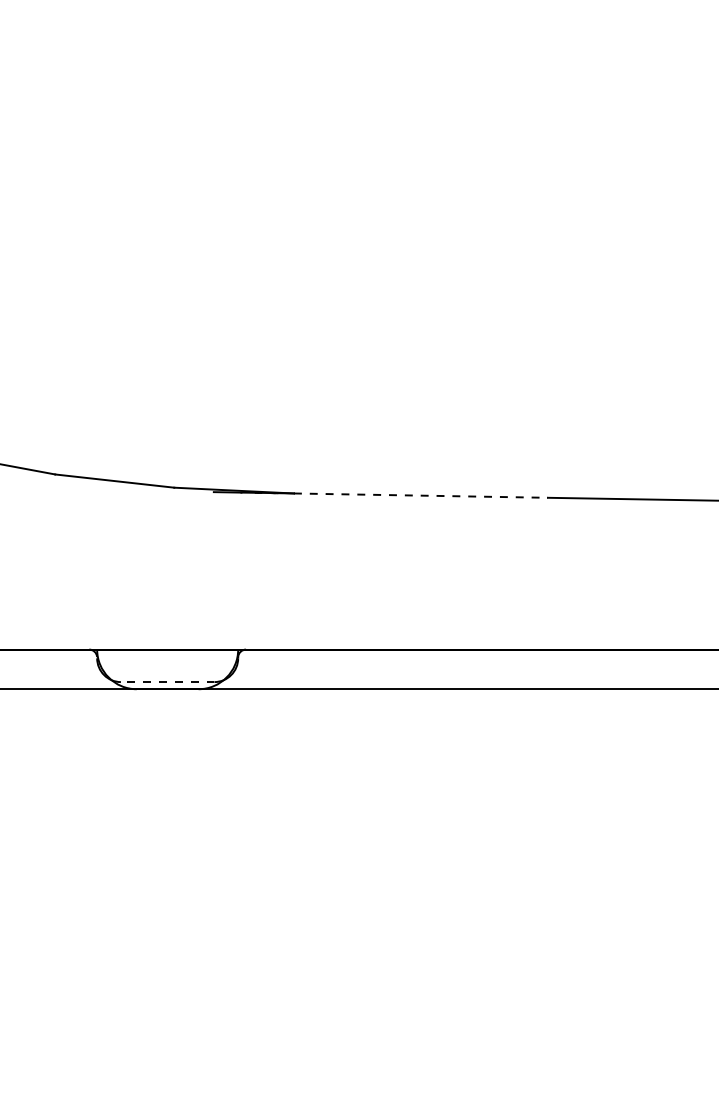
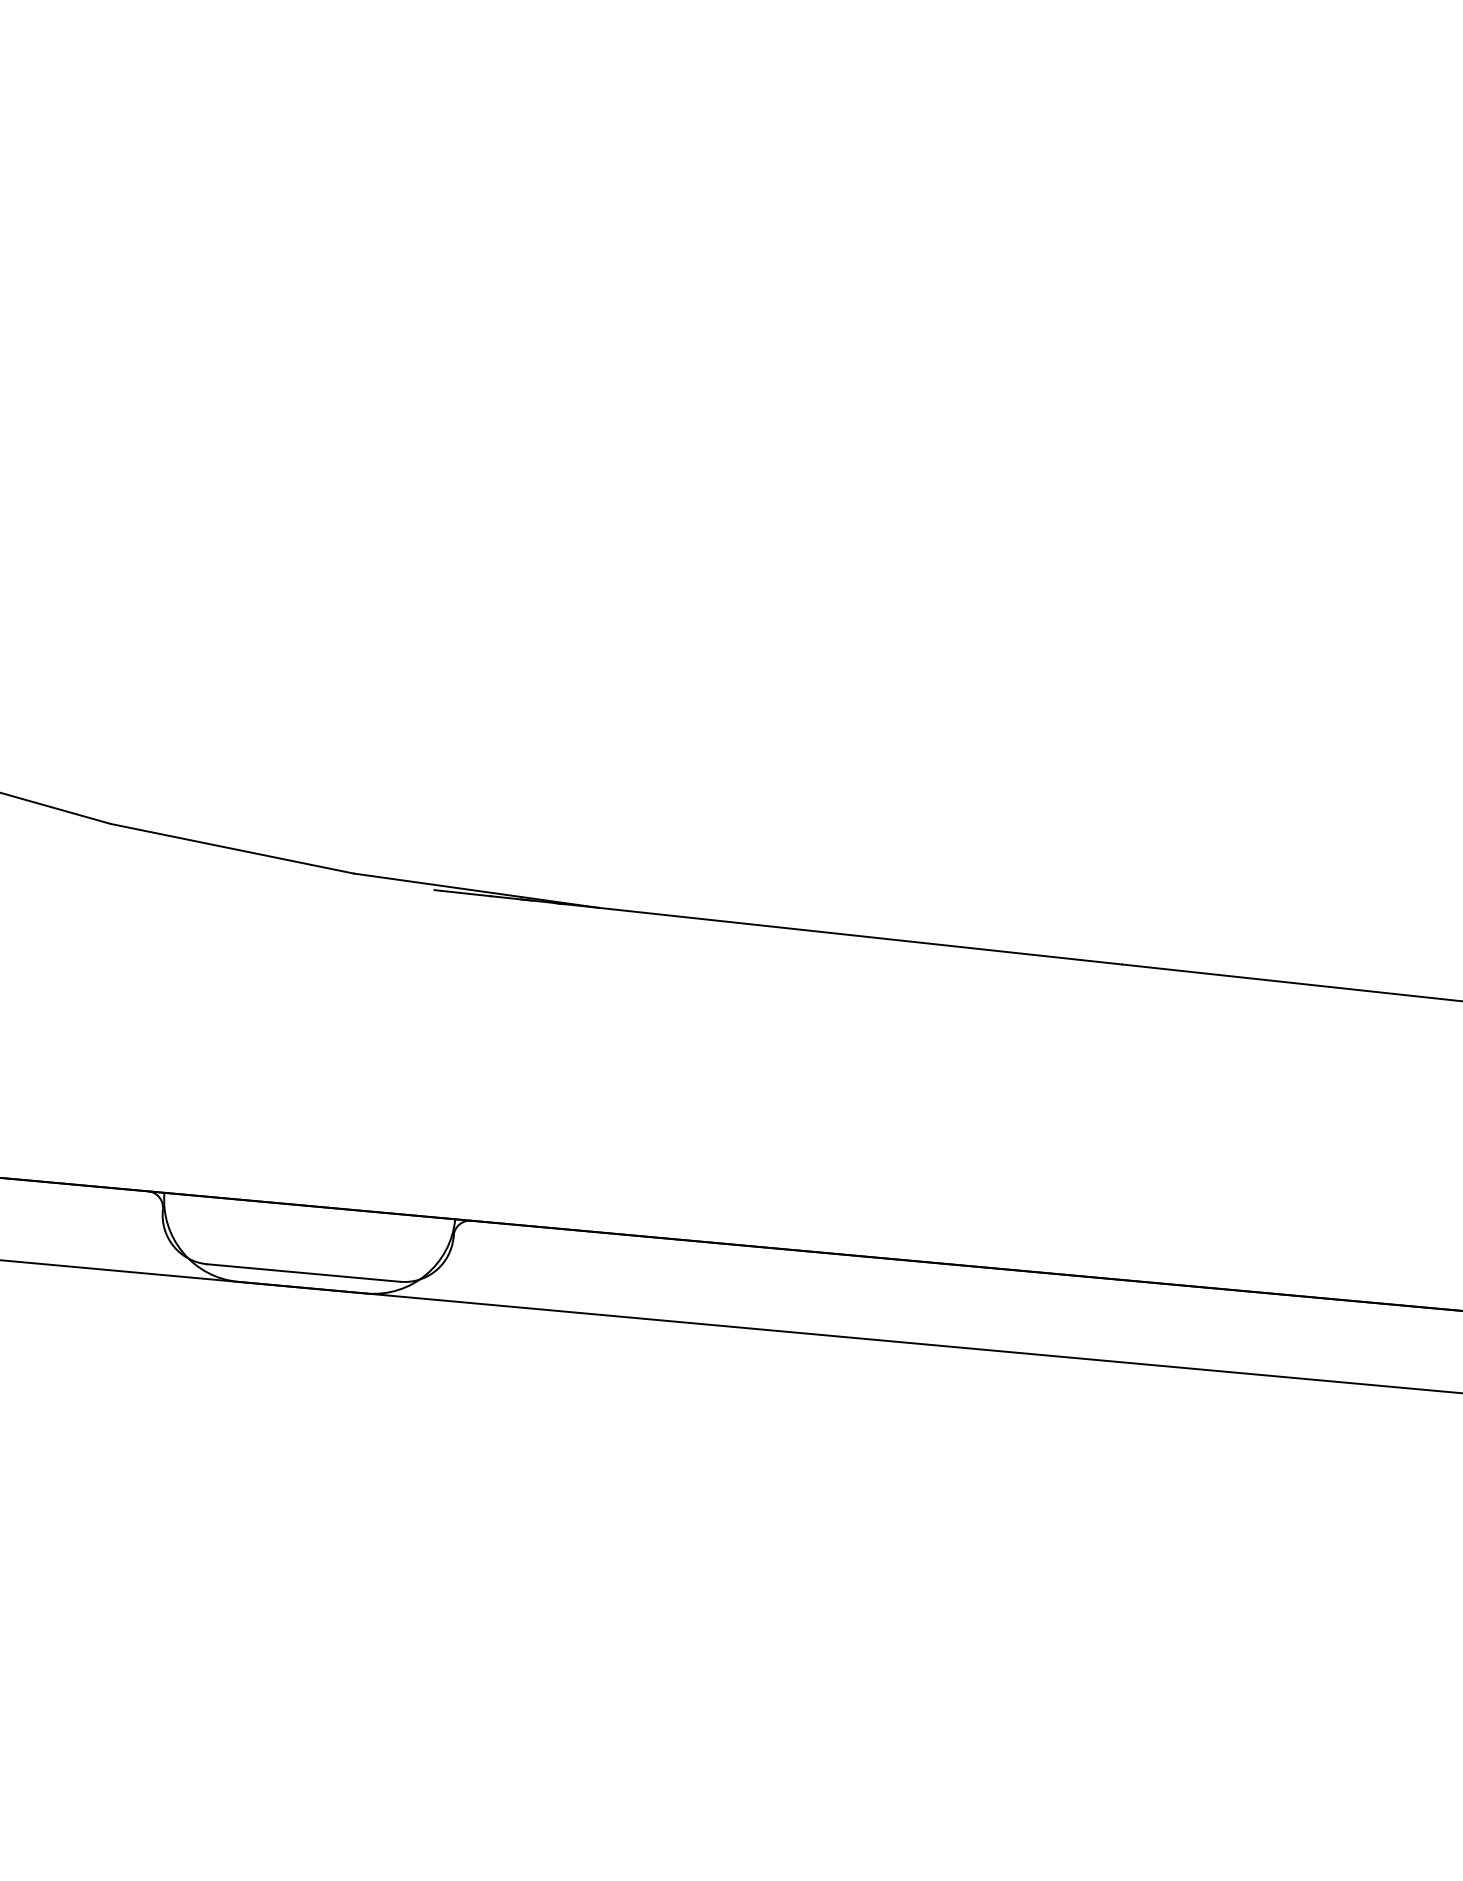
line: (421, 495) -> (861, 936), dashed -> solid
line: (167, 682) -> (303, 1273), dashed -> solid

